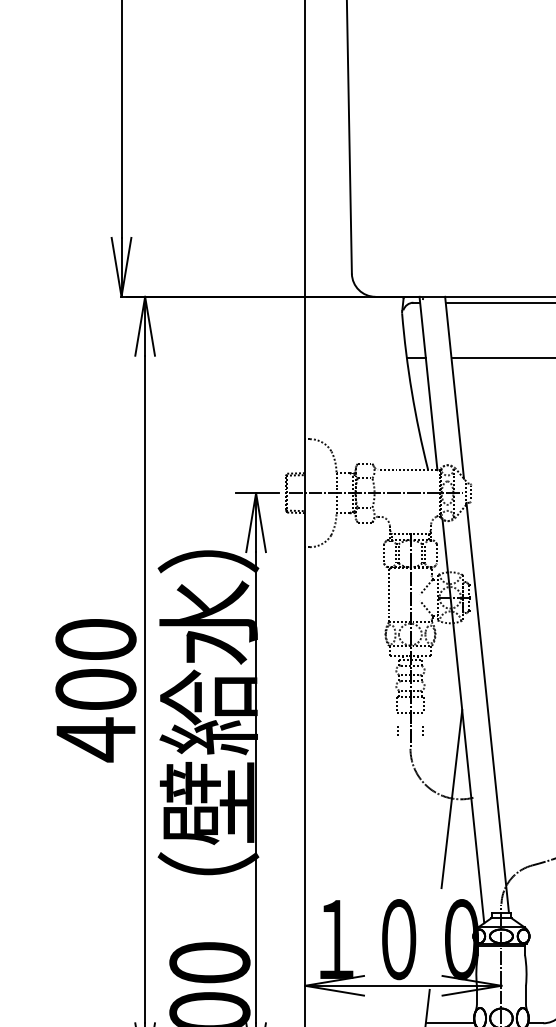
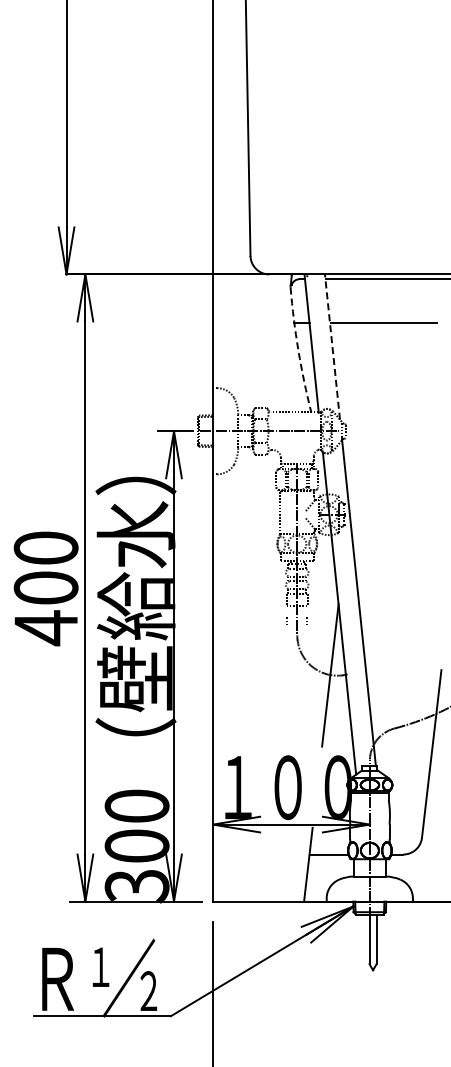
line: (454, 387) -> (332, 346), solid -> dashed
arc: (412, 392) -> (298, 350), solid -> dashed

